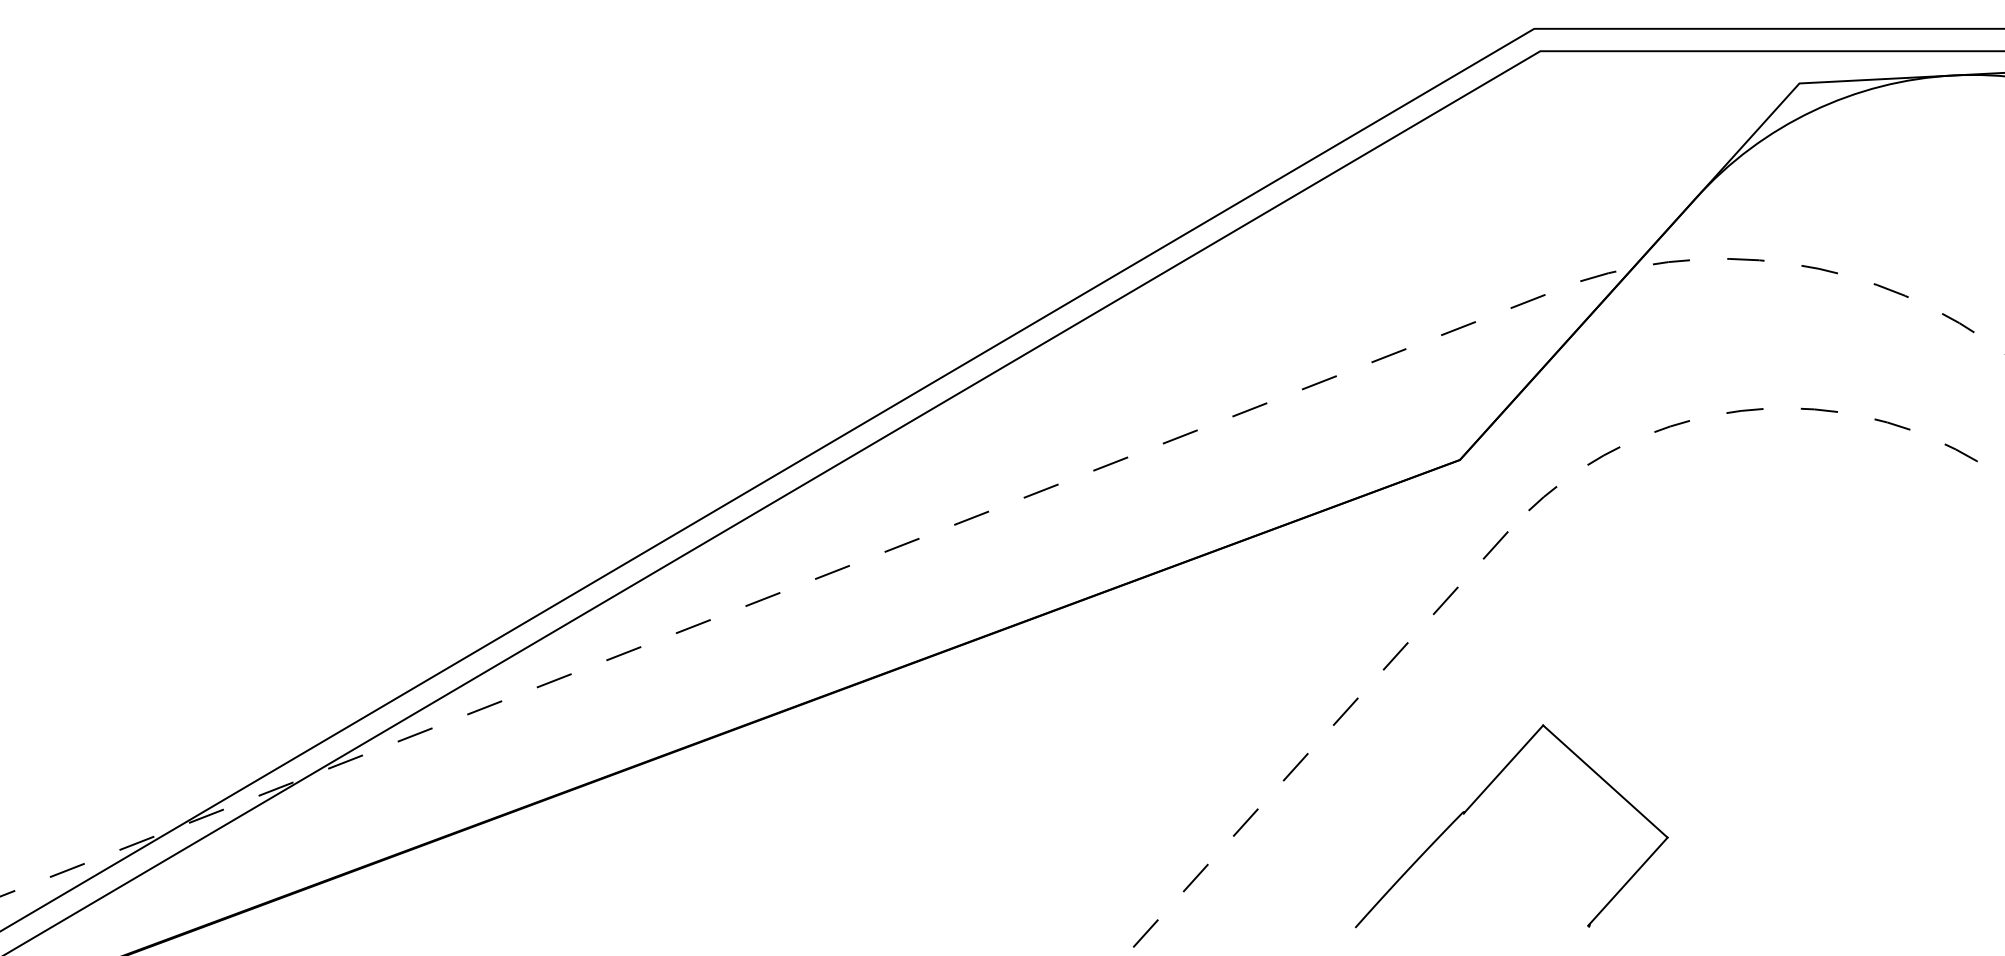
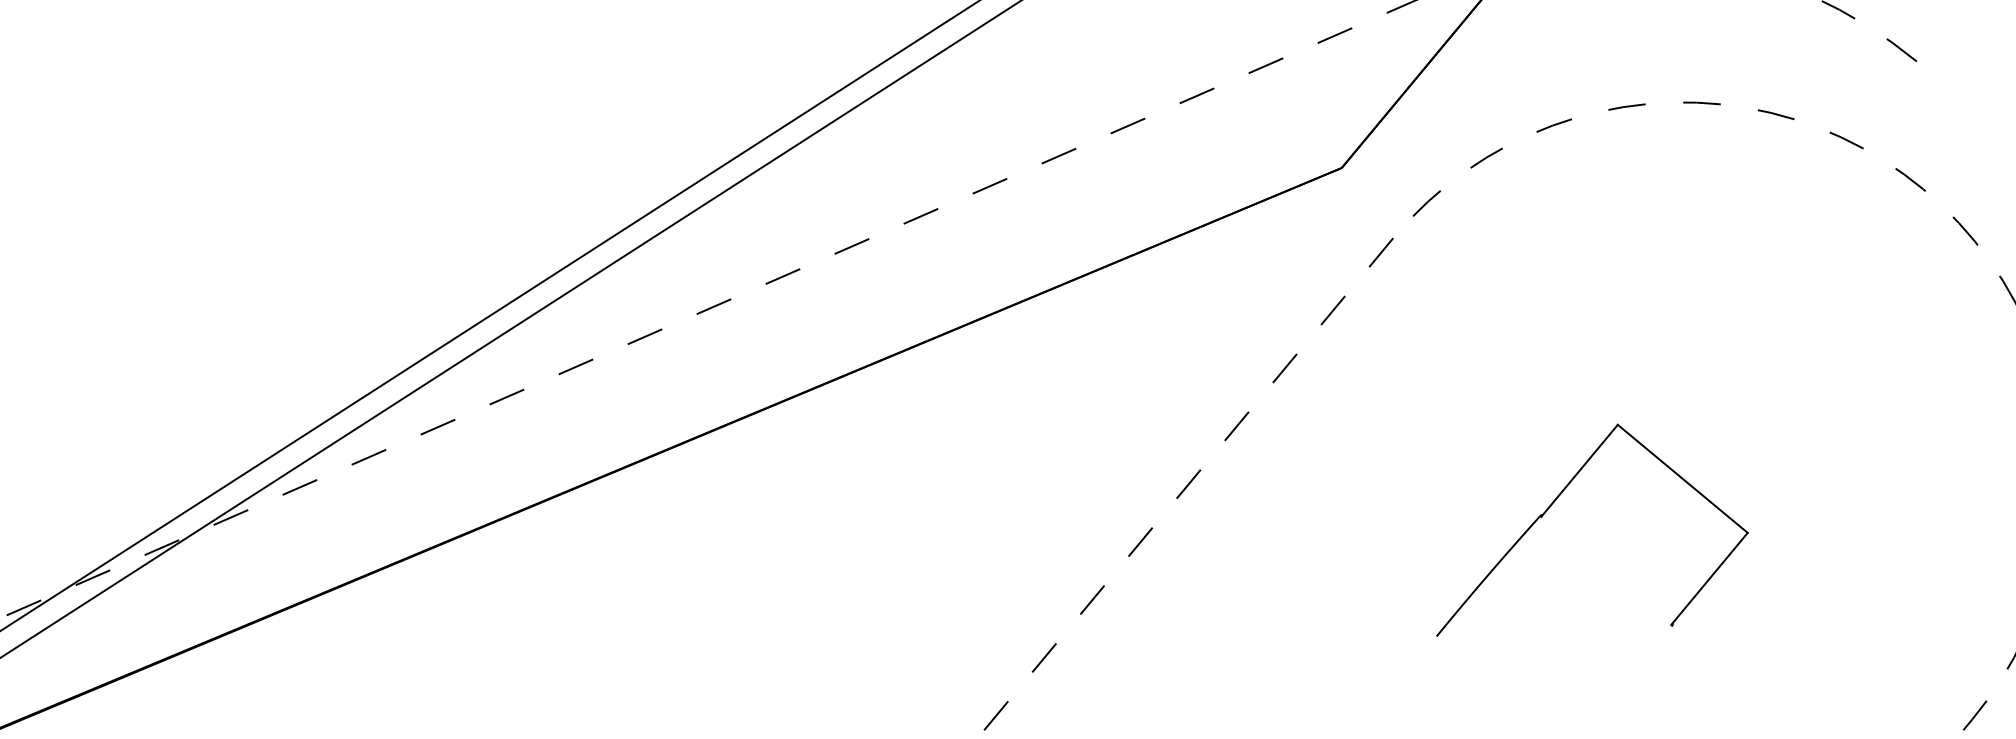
part: (1481, 795) -> (1558, 497), moved

